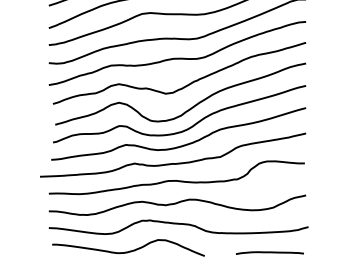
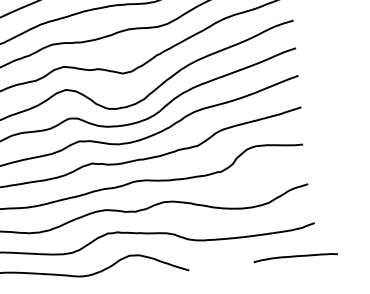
line: (269, 252) -> (295, 256), moved

